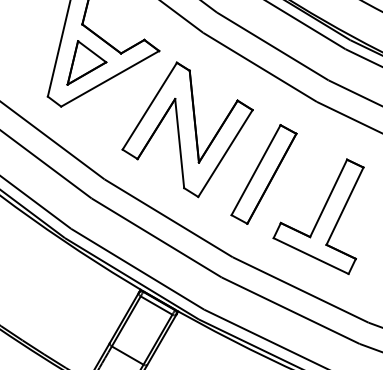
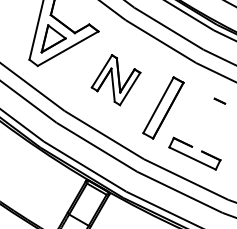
part: (186, 128) -> (115, 79), size x0.6
line: (328, 197) -> (203, 122), removed
line: (344, 205) -> (213, 127), removed

